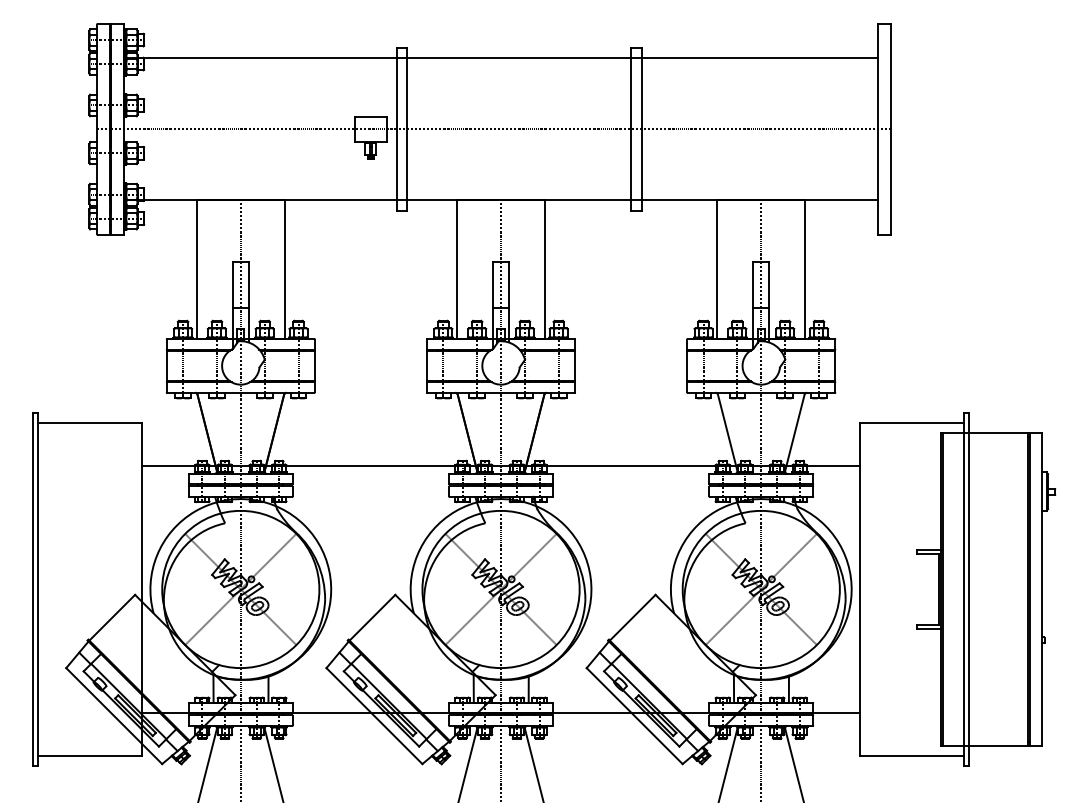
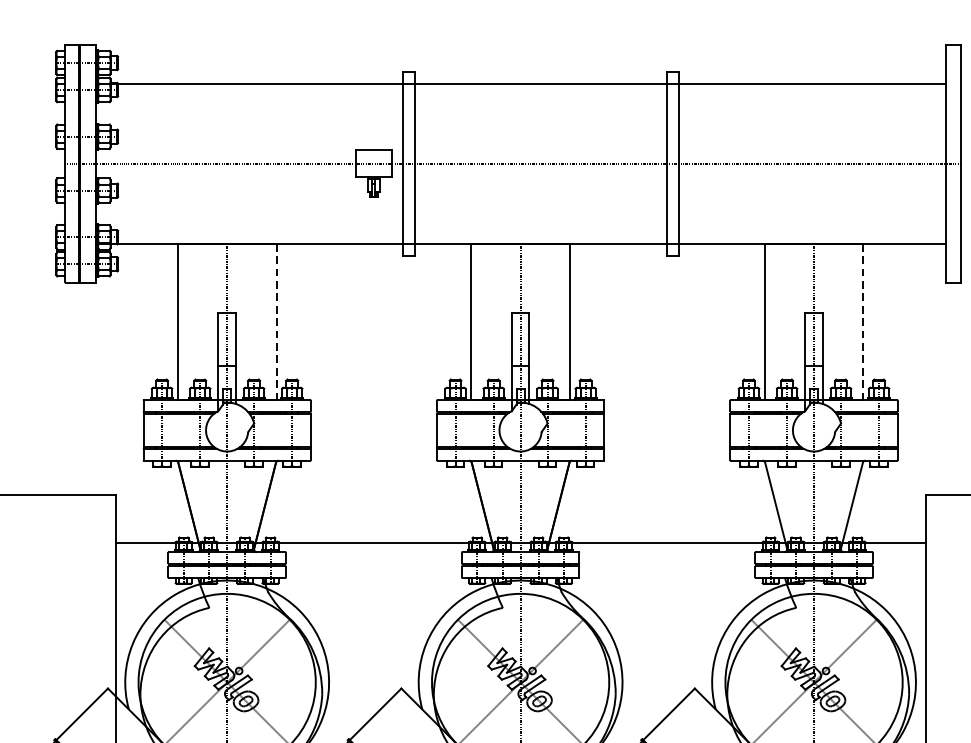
line: (284, 270) -> (276, 322), solid -> dashed
line: (805, 270) -> (863, 322), solid -> dashed

